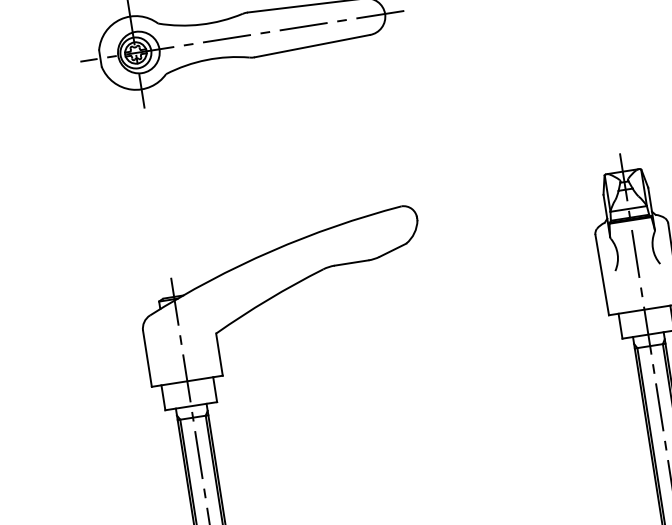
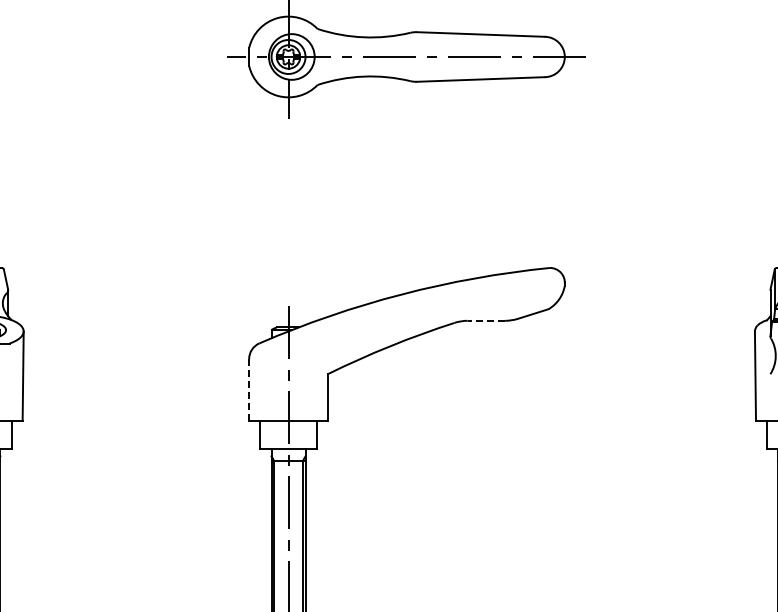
line: (351, 262) -> (486, 320), solid -> dashed
line: (147, 358) -> (249, 389), solid -> dashed

